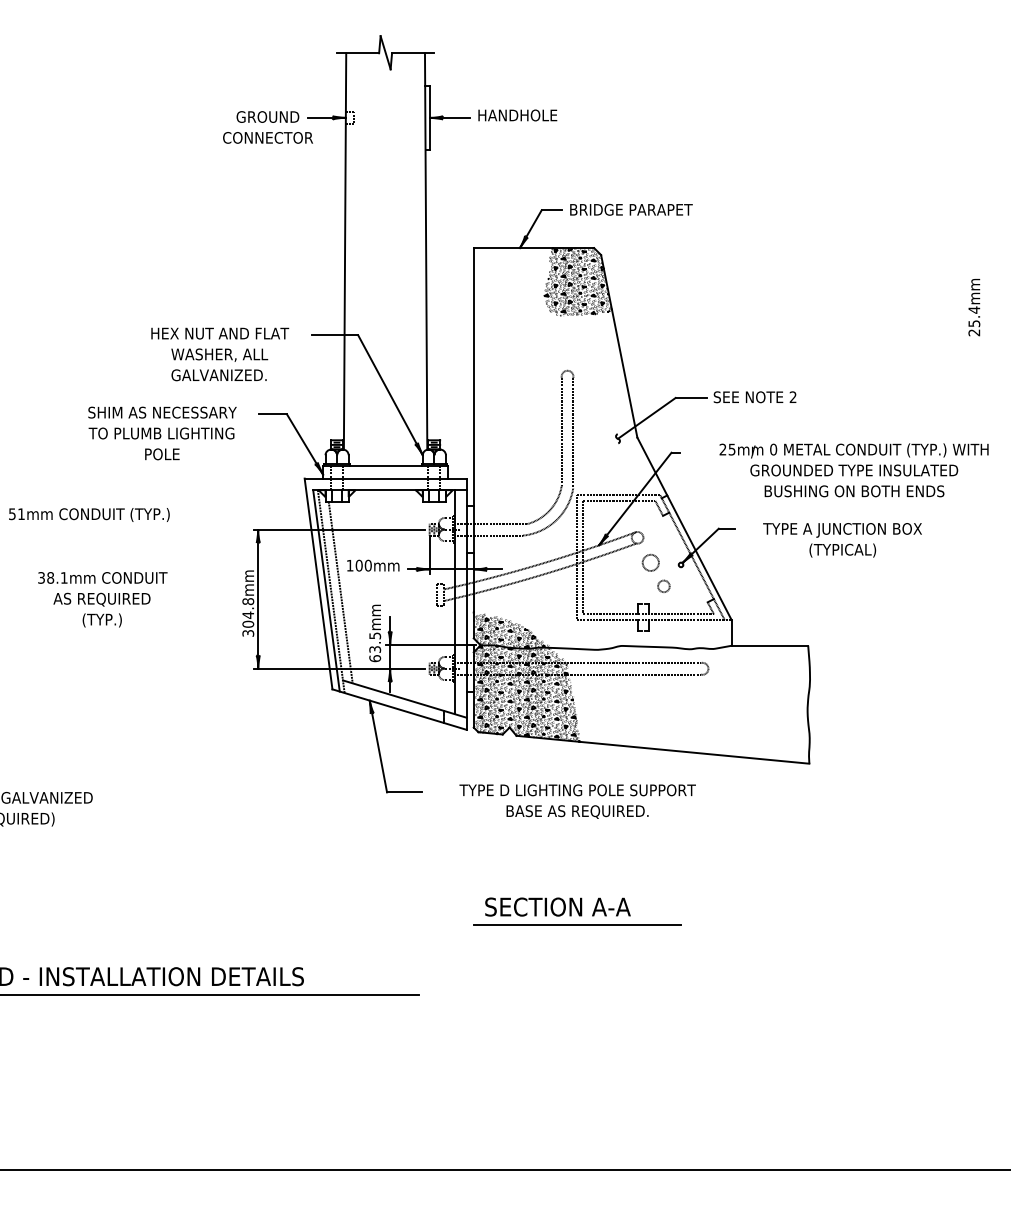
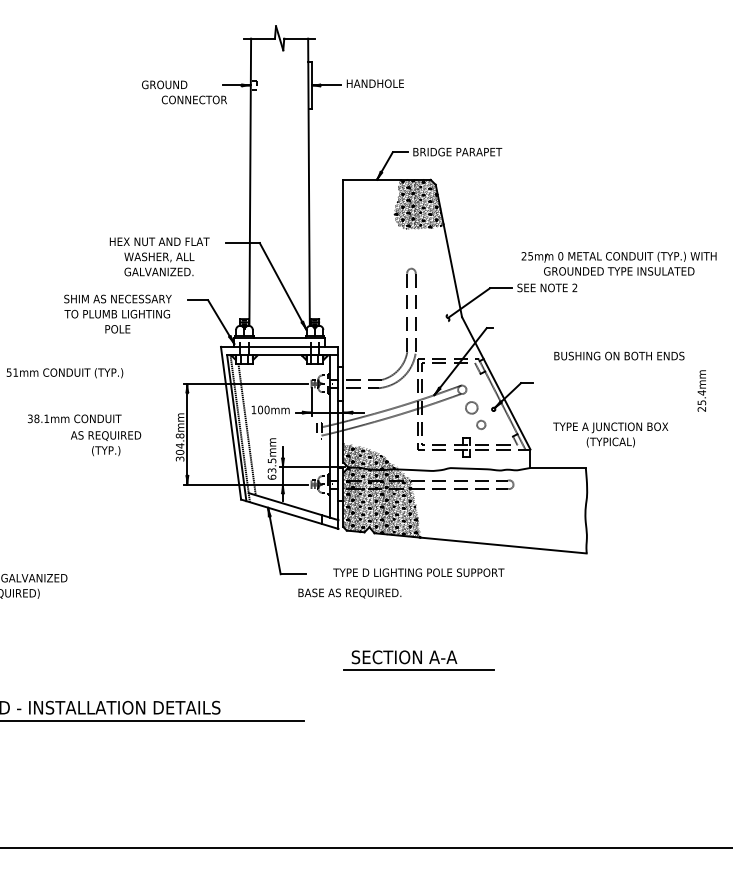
text: (267, 116) -> (164, 84), moved
text: (974, 307) -> (701, 390), moved
text: (853, 459) -> (618, 263), moved
text: (842, 540) -> (610, 435), moved
text: (101, 609) -> (105, 443), moved
text: (577, 811) -> (349, 593), moved

